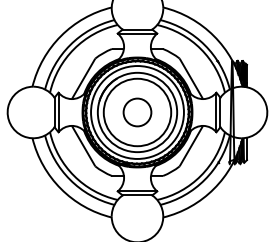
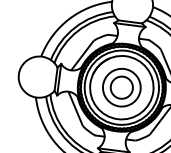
circle: (137, 112) -> (121, 87), size x0.7

